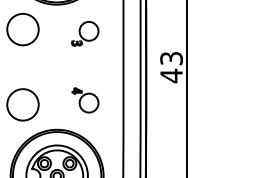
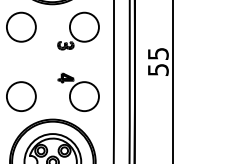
part: (85, 33) -> (78, 30), size x1.67
text: (171, 67) -> (158, 62), 43 -> 55
part: (85, 100) -> (78, 92), size x1.67

